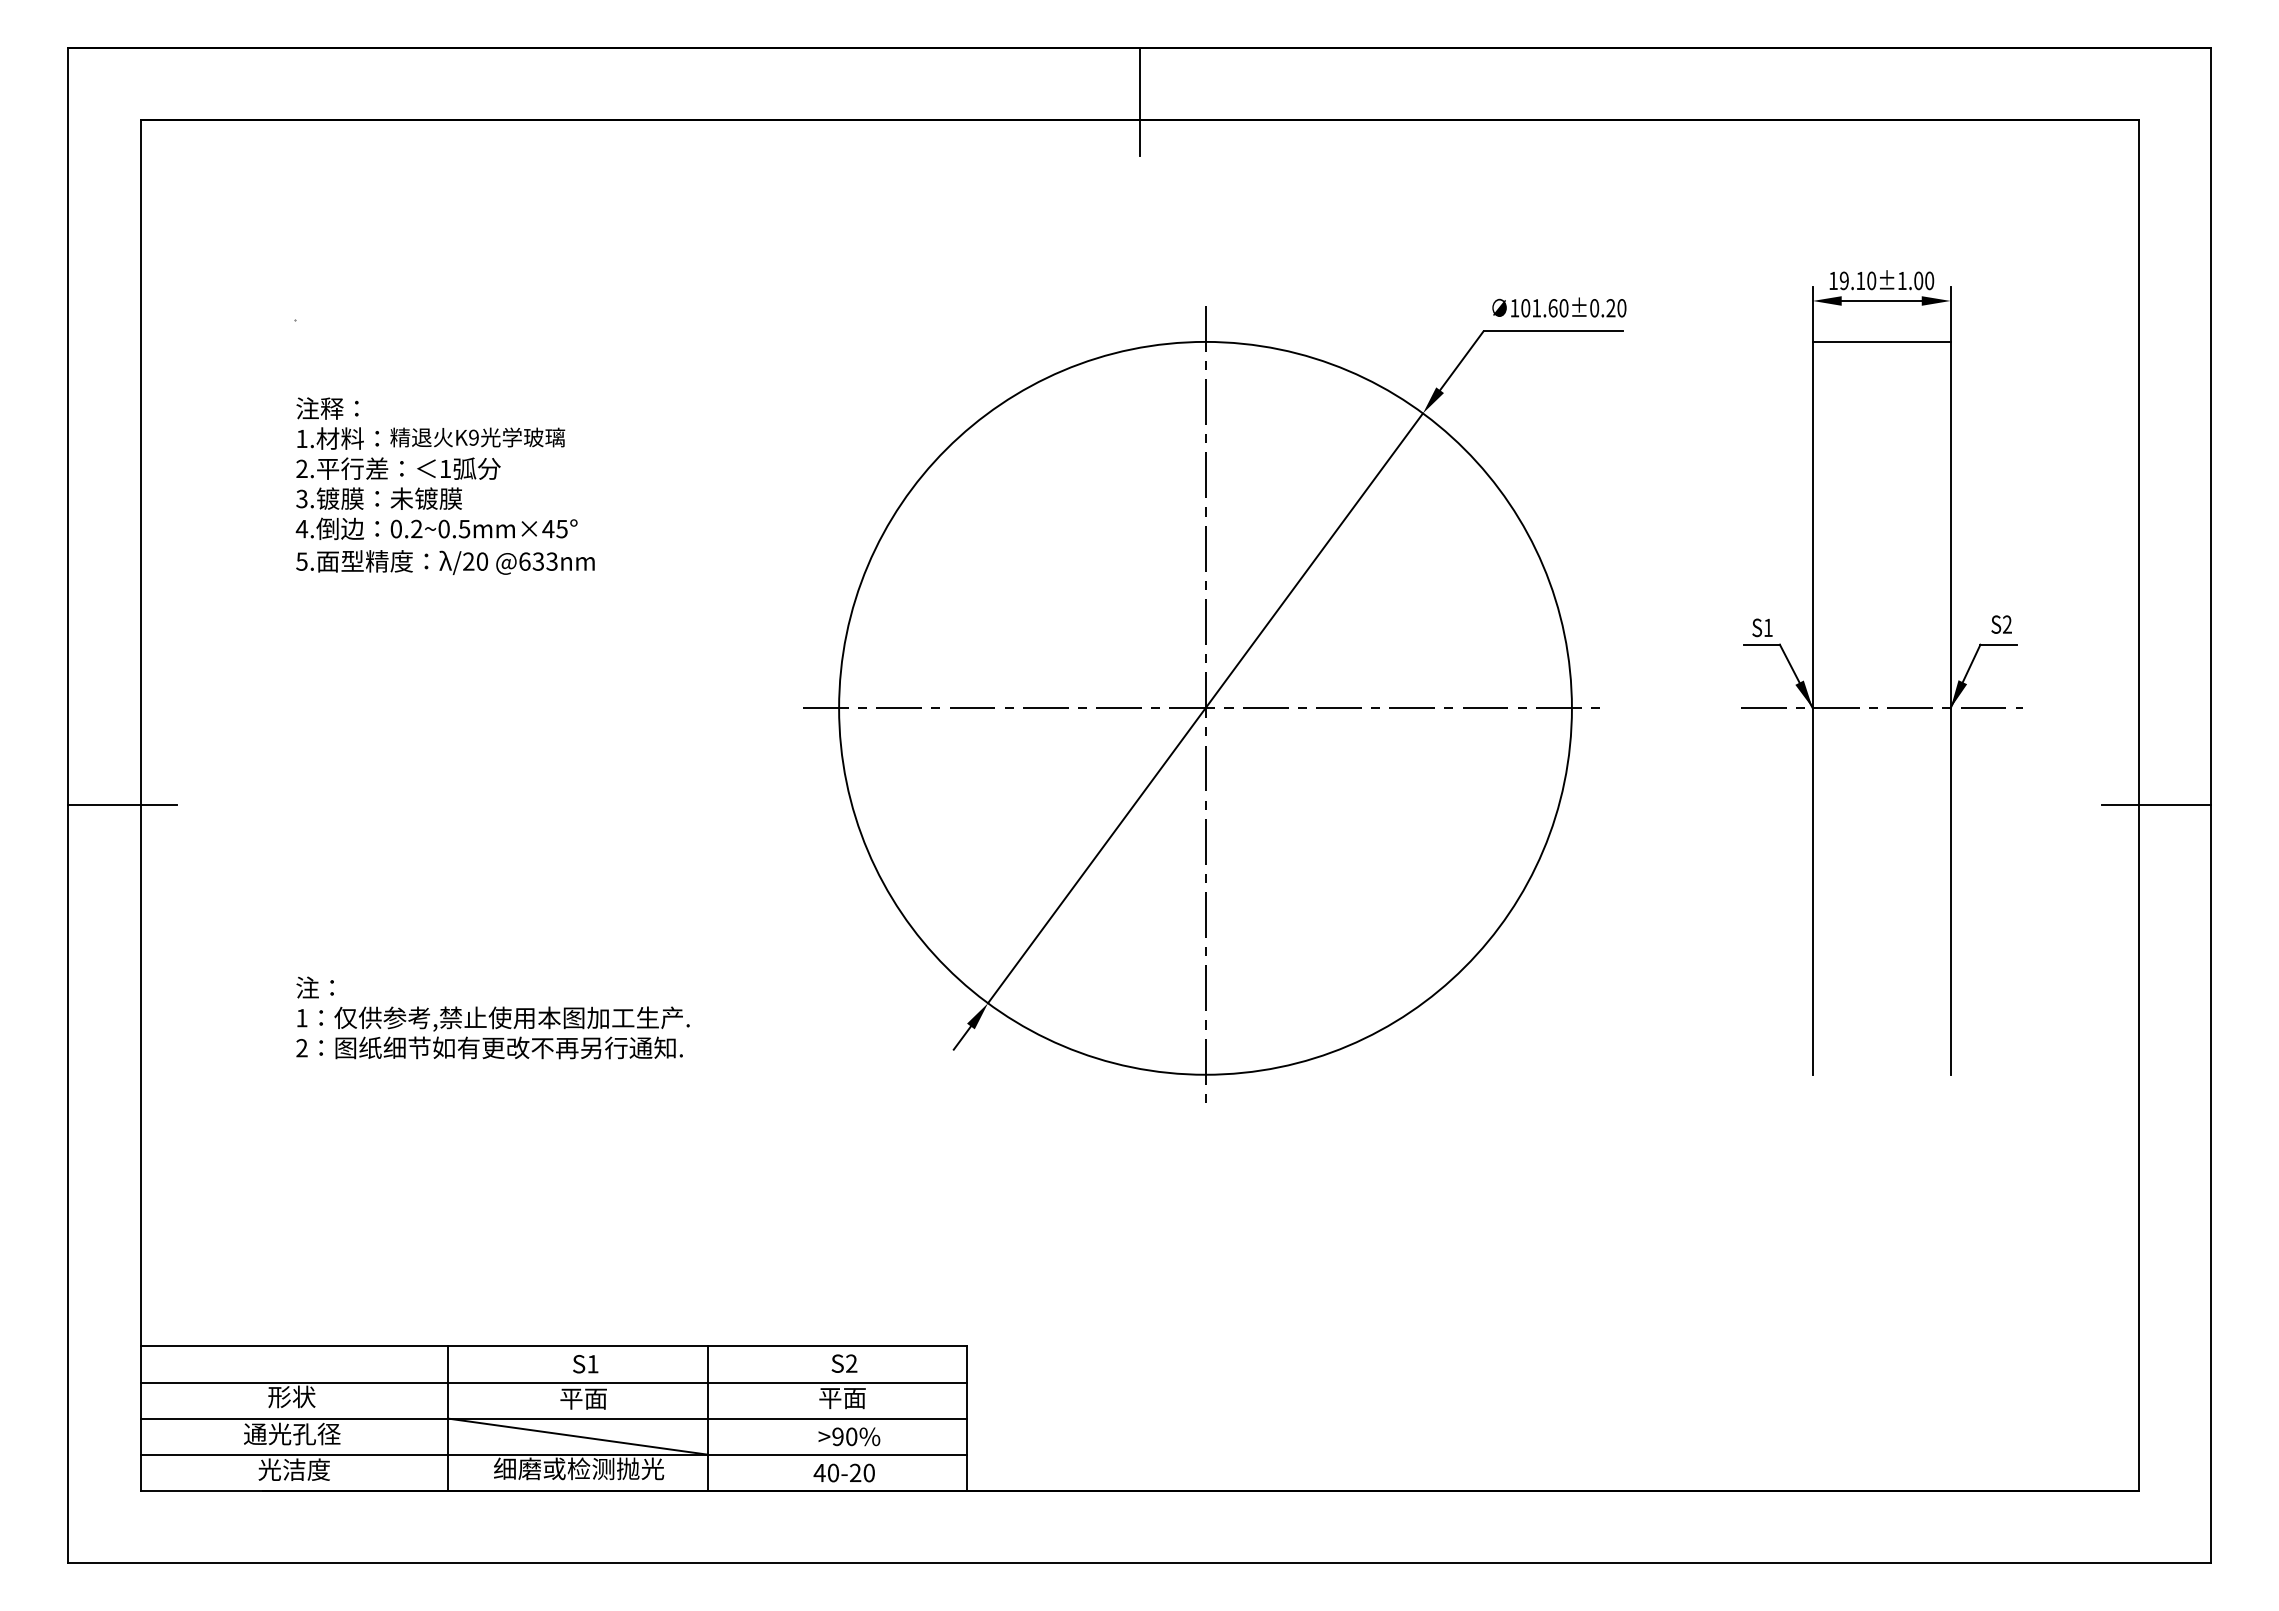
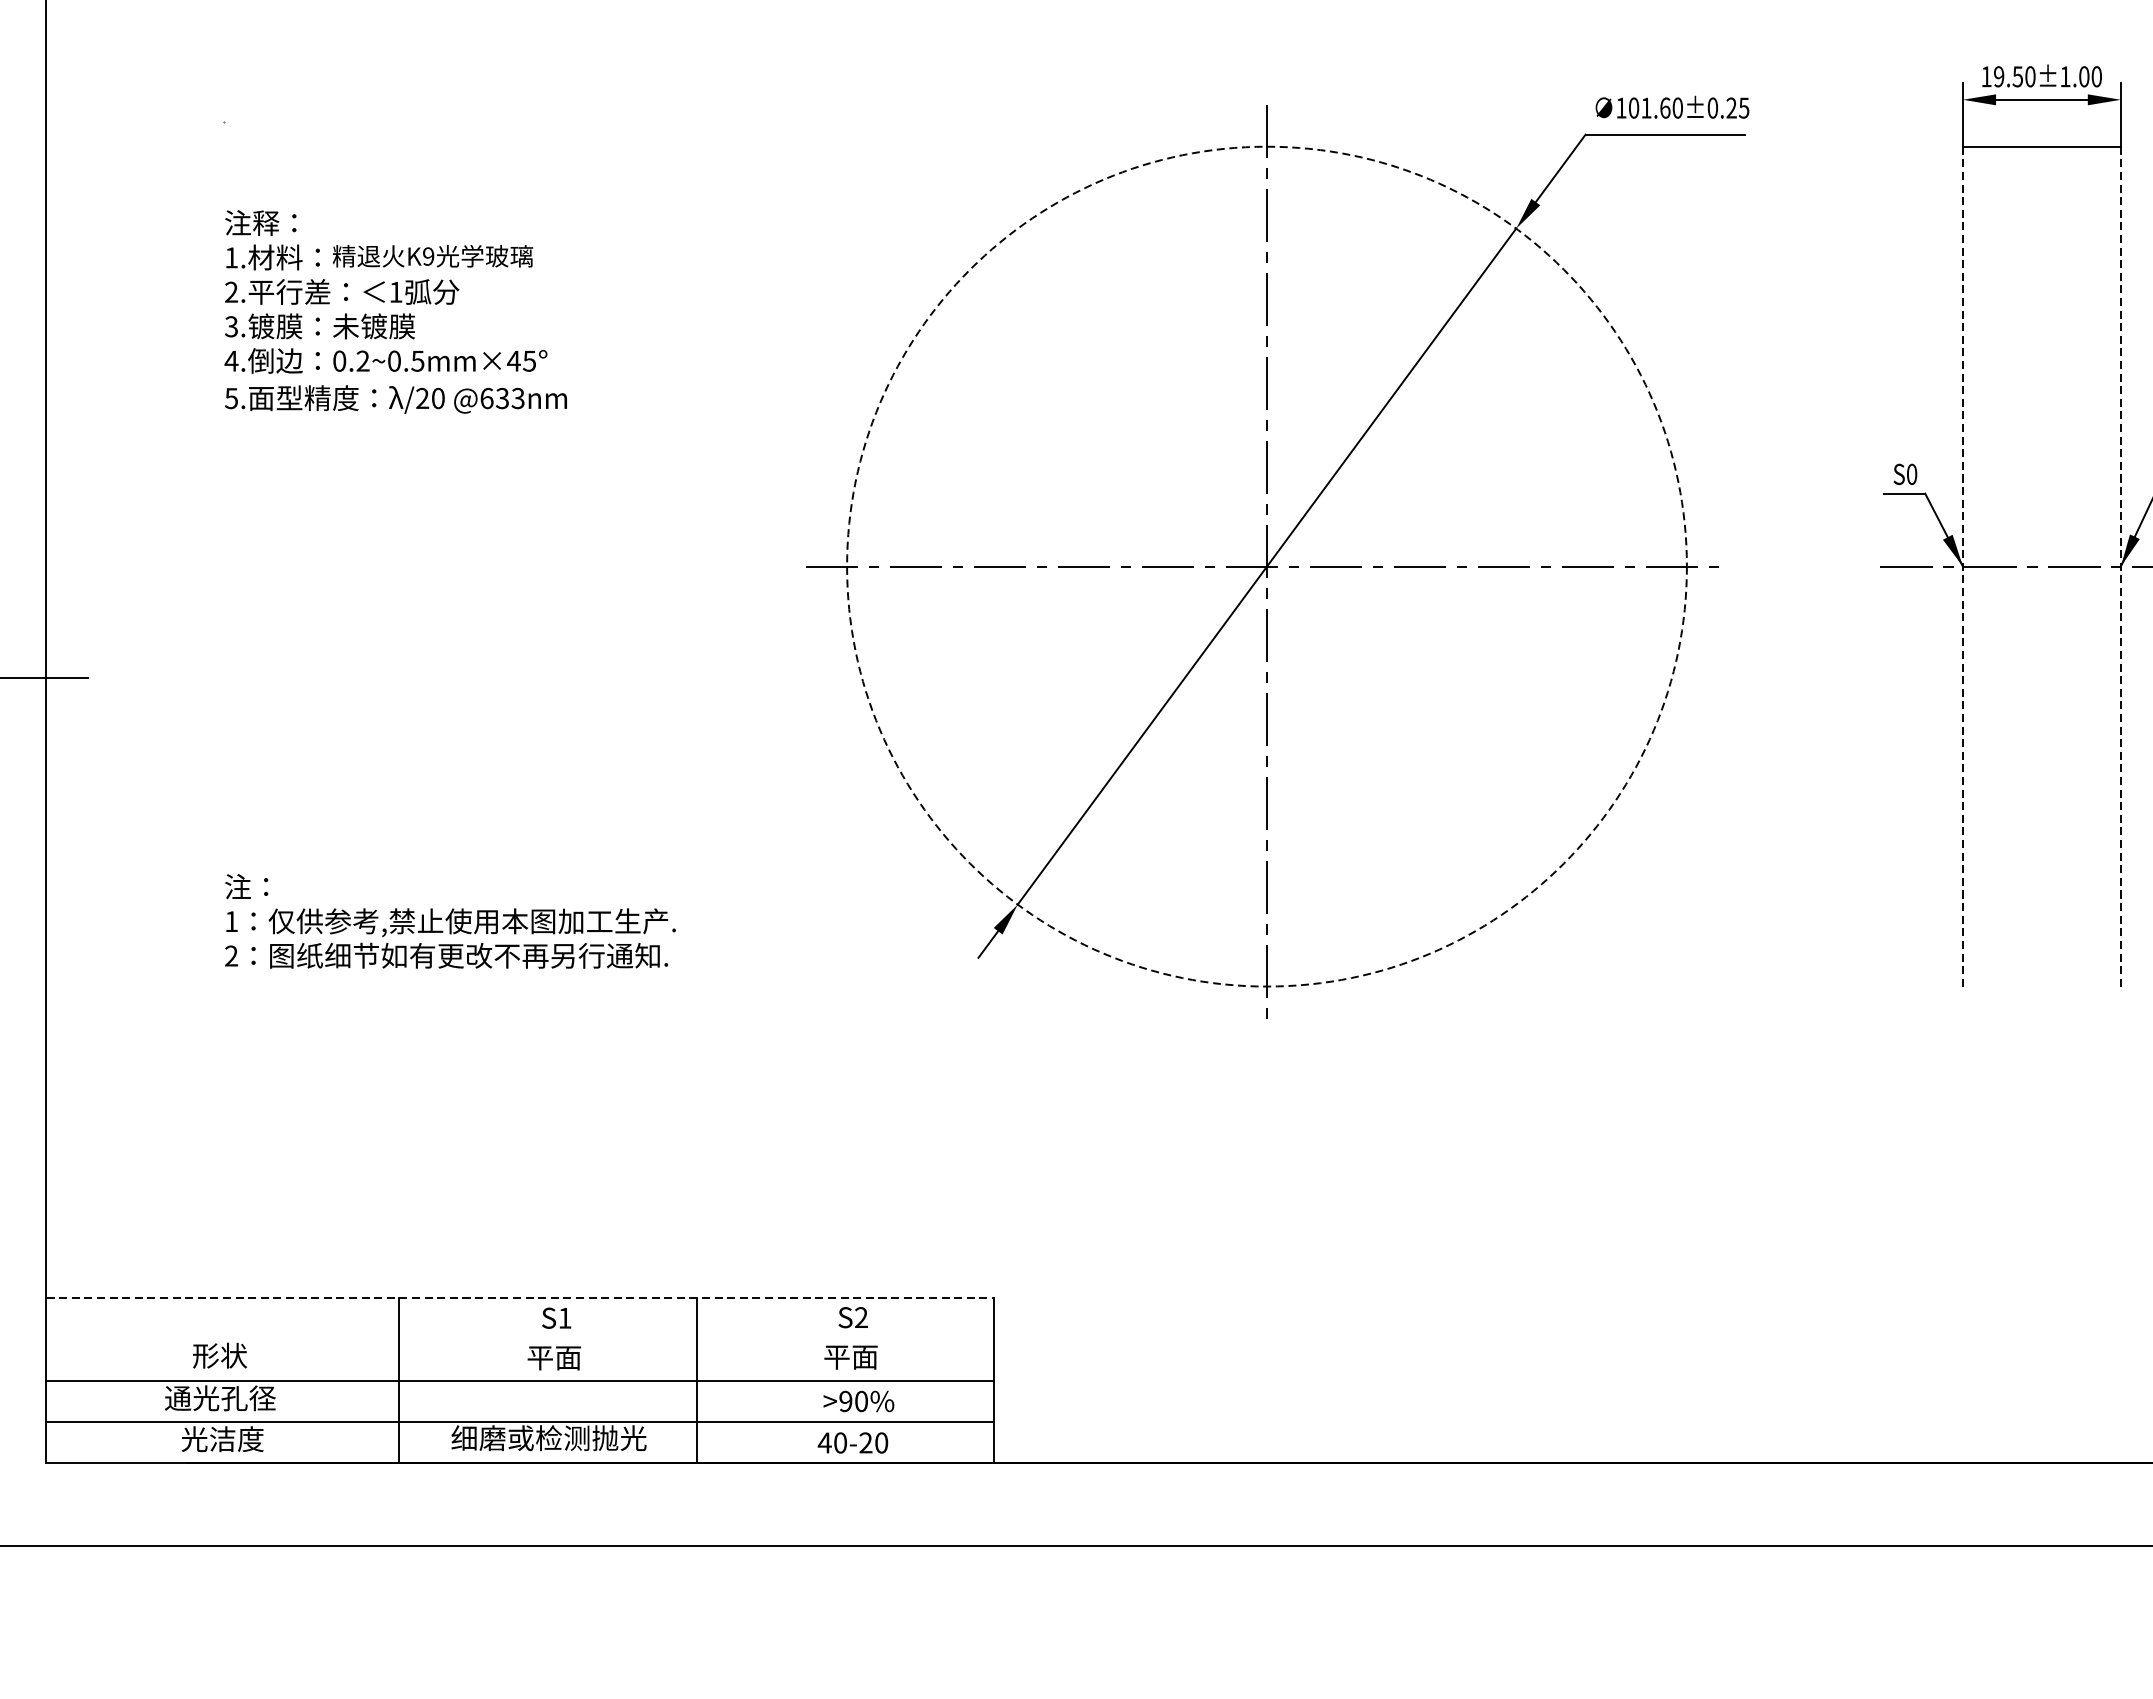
text: (1860, 280) -> (2017, 76), 19.10±1.00 -> 19.50±1.00
text: (1621, 308) -> (1743, 108), 101.60±0.20 -> 101.60±0.25
text: (1768, 627) -> (1912, 473), S1 -> S0
circle: (1205, 707) -> (1266, 565), solid -> dashed
line: (1812, 708) -> (1962, 566), solid -> dashed
line: (1950, 708) -> (2120, 566), solid -> dashed
line: (554, 1346) -> (520, 1297), solid -> dashed
line: (553, 1382) -> (519, 1339), removed
line: (577, 1436) -> (547, 1401), removed

